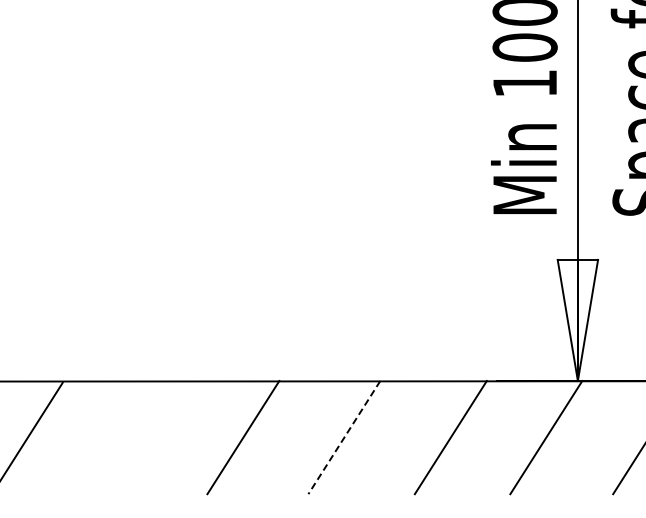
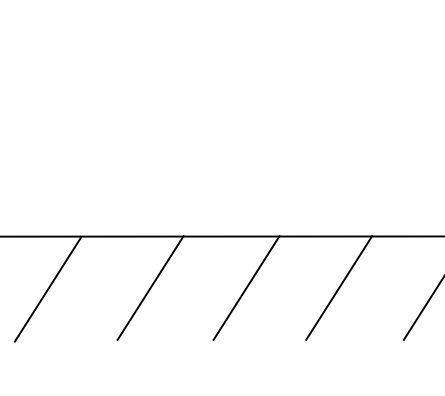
line: (138, 437) -> (150, 287), added
line: (344, 438) -> (339, 288), dashed -> solid

